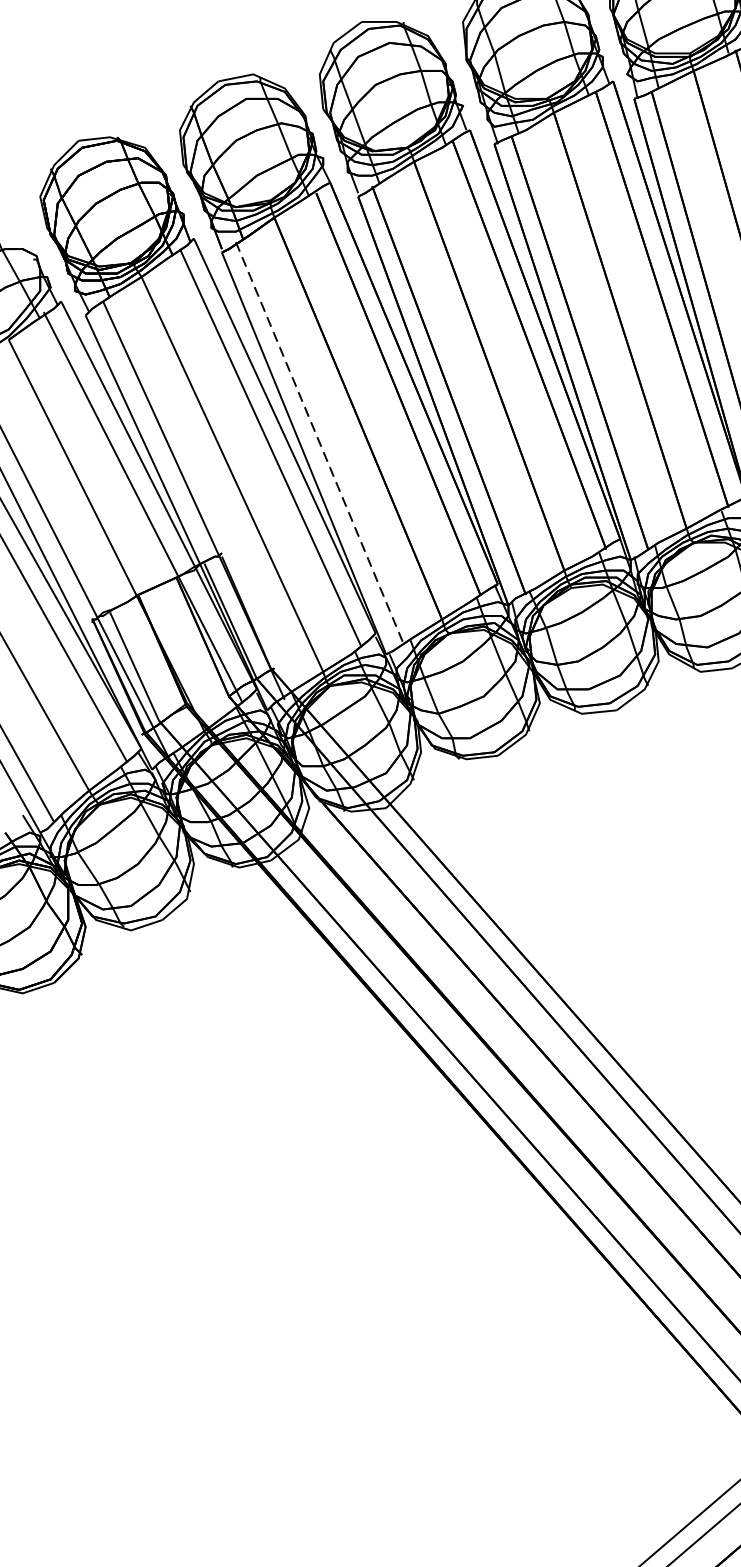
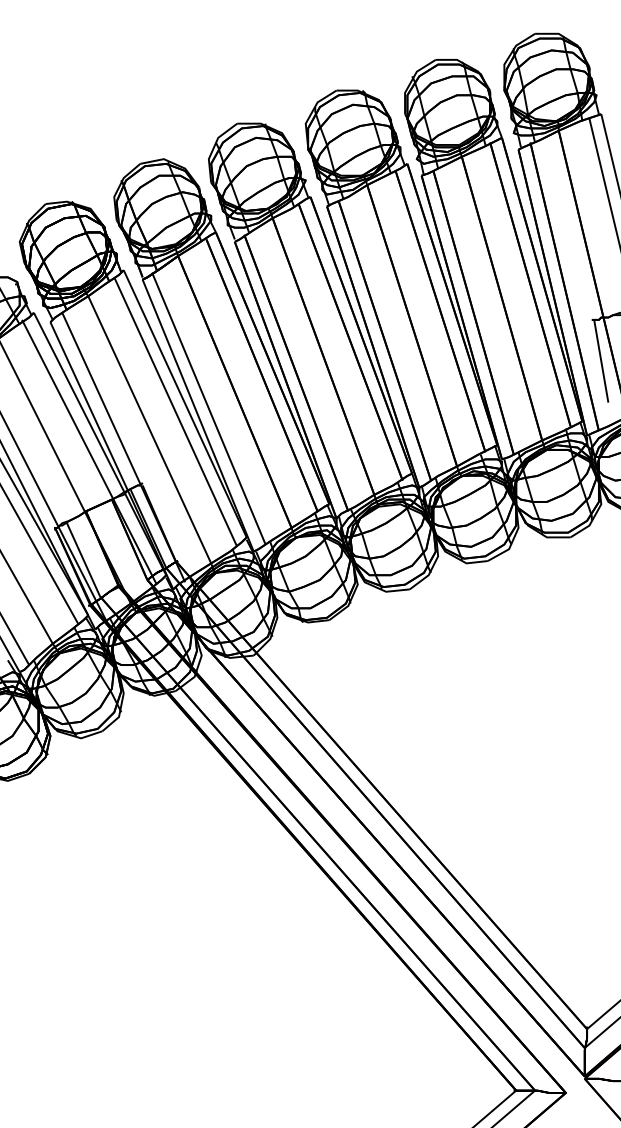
line: (320, 444) -> (209, 409), dashed -> solid

